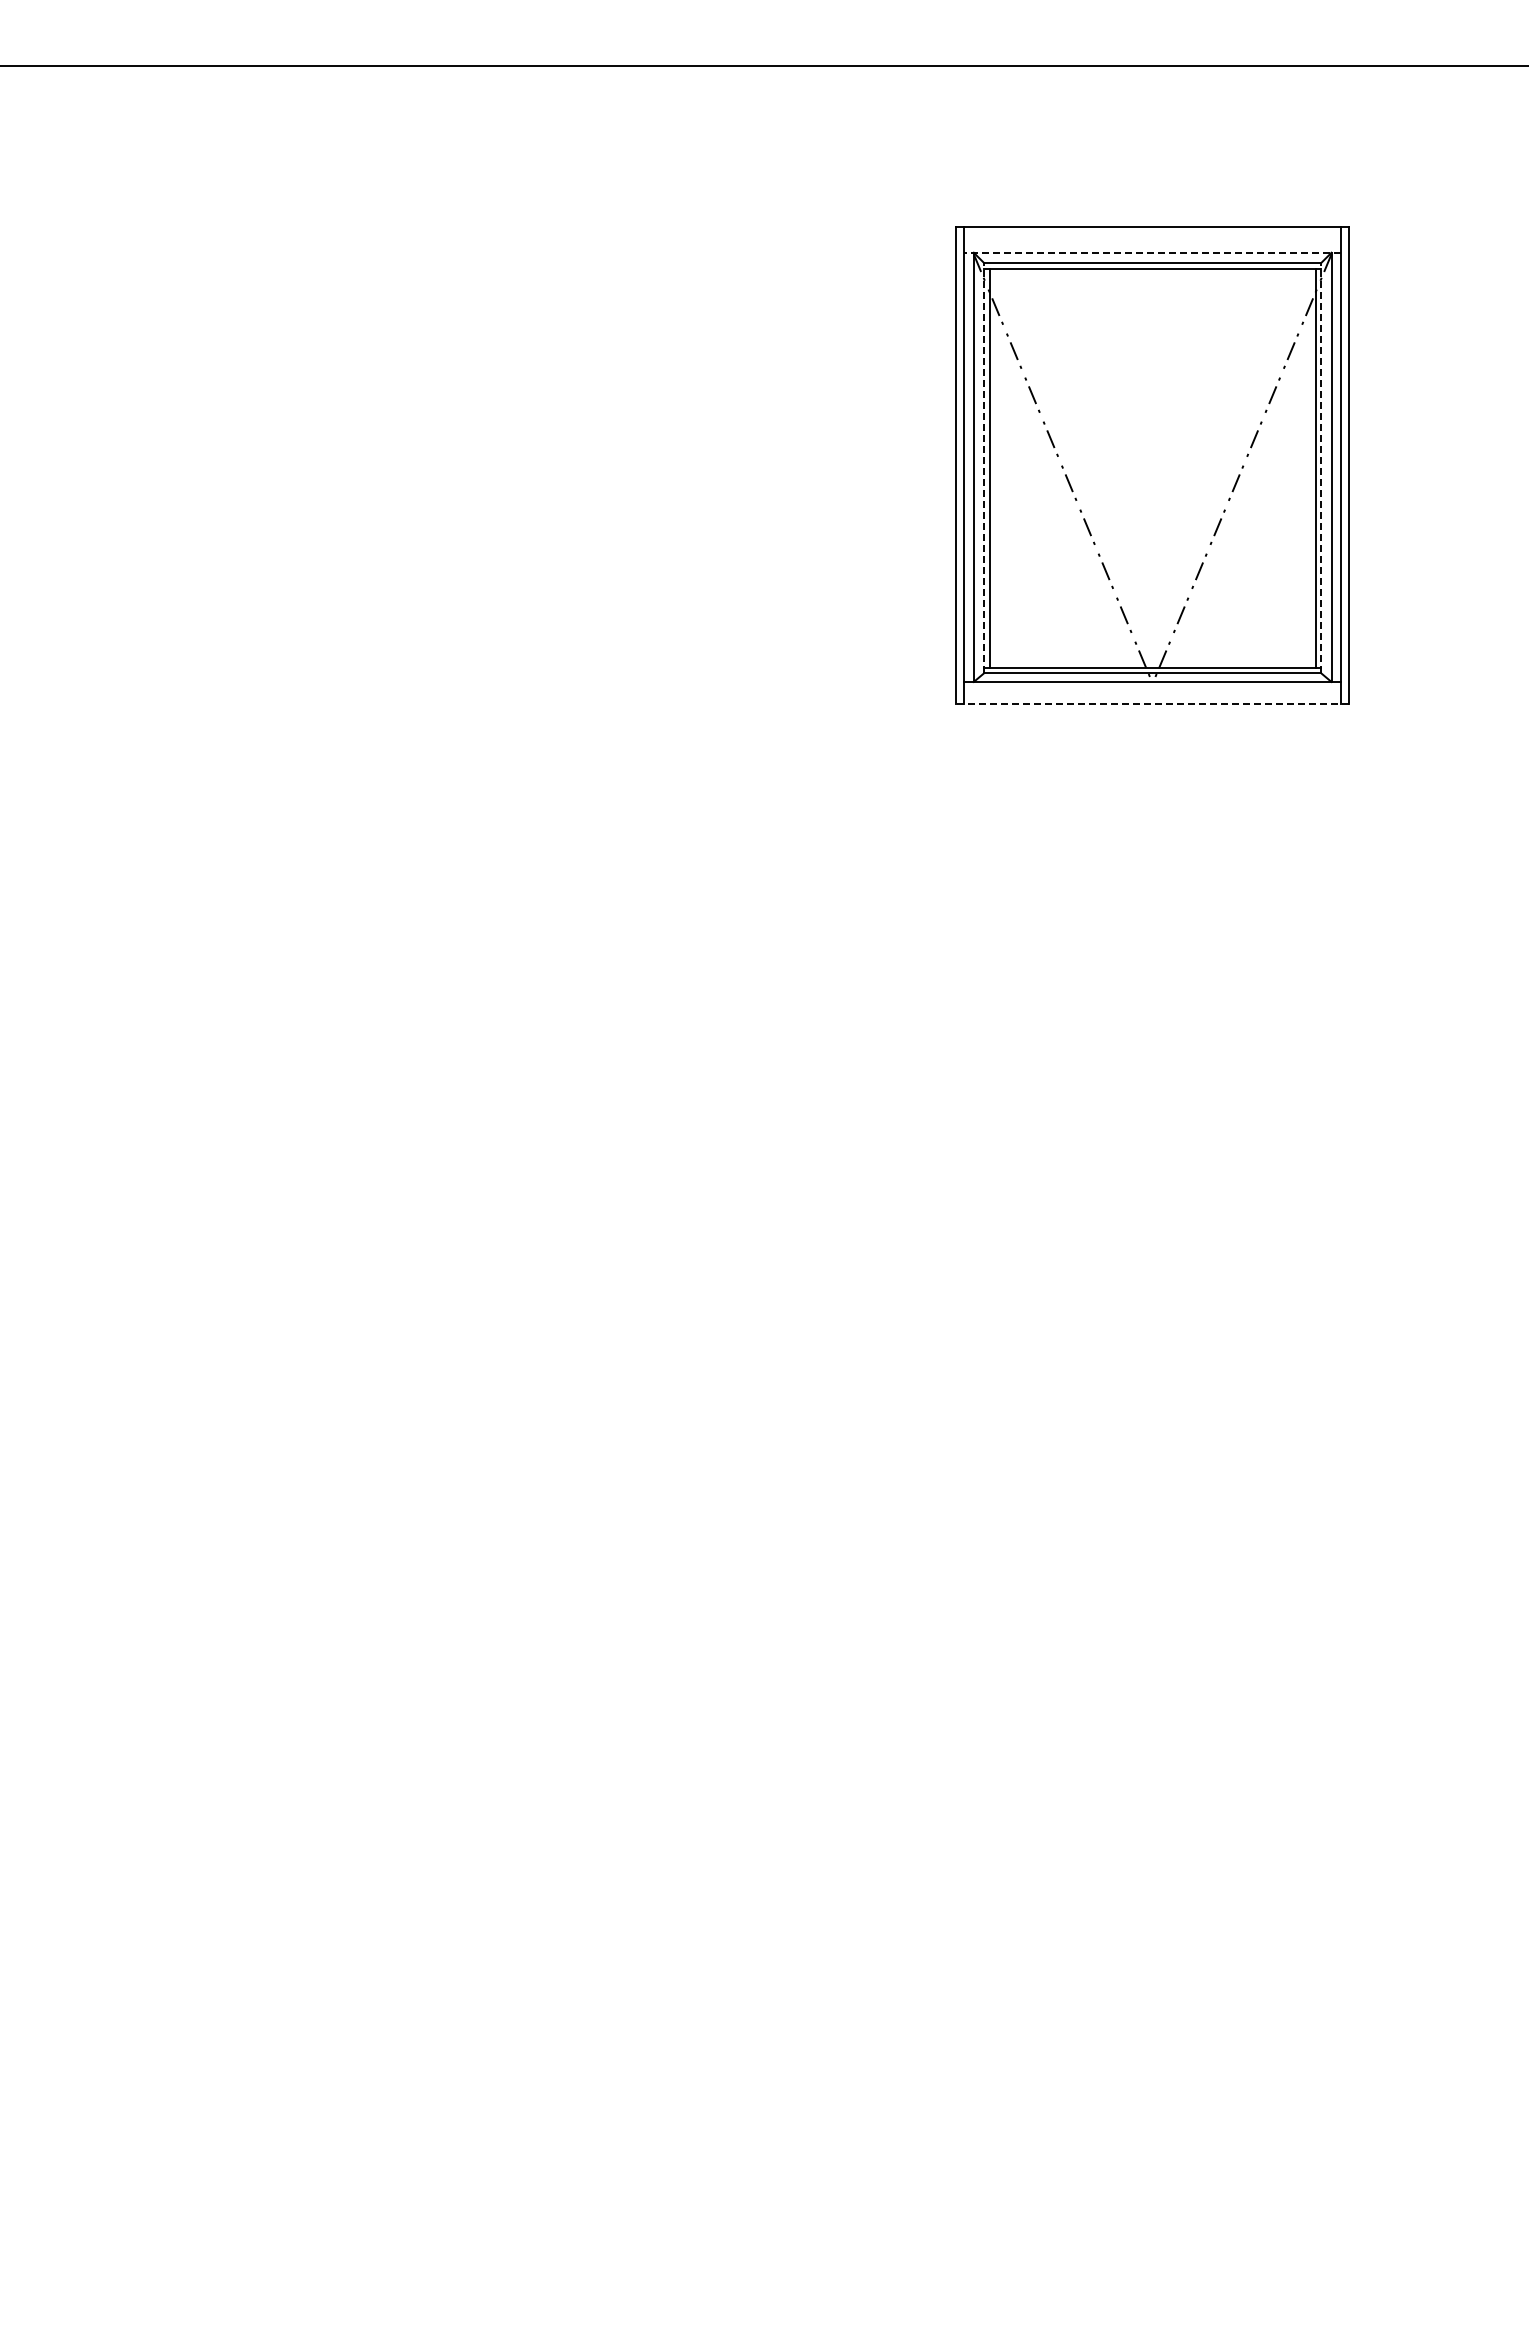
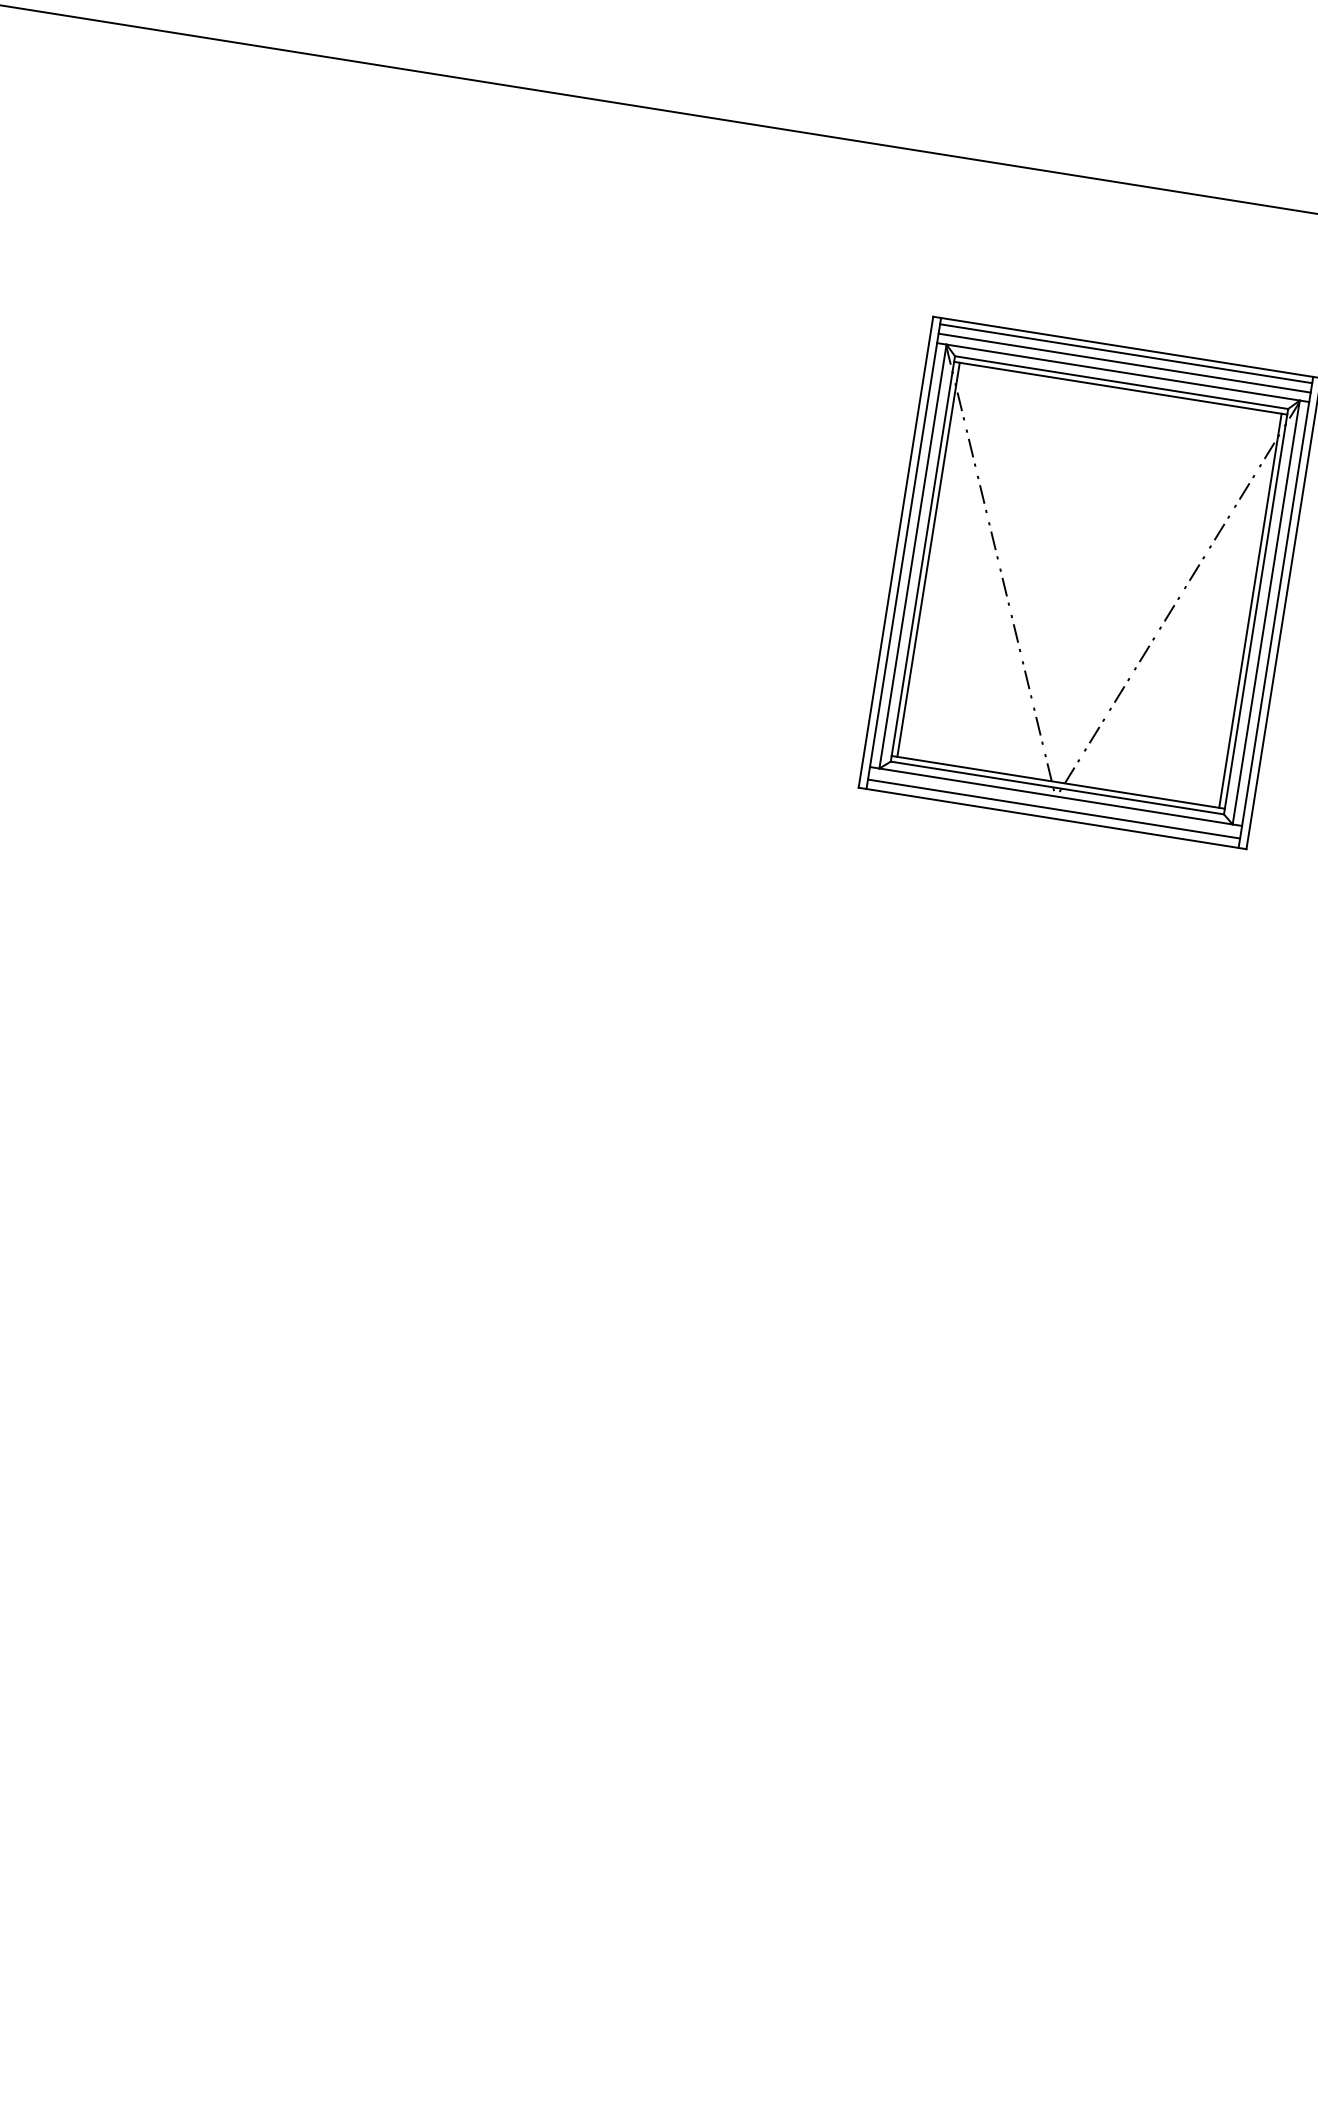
line: (1152, 233) -> (1126, 353), added
line: (1152, 243) -> (1124, 363), added
line: (1152, 252) -> (1123, 372), dashed -> solid
line: (984, 467) -> (923, 558), dashed -> solid
line: (1321, 467) -> (1256, 611), dashed -> solid
line: (1152, 694) -> (1053, 808), added
line: (1152, 704) -> (1052, 818), dashed -> solid

